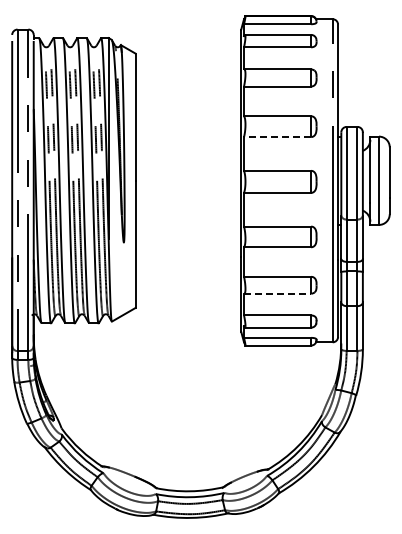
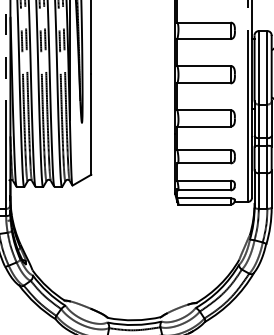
line: (277, 137) -> (203, 39), dashed -> solid
line: (278, 293) -> (204, 163), dashed -> solid

